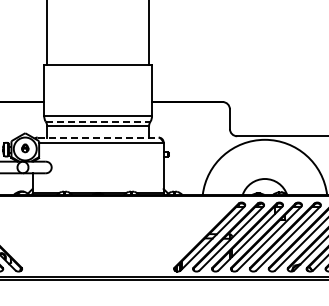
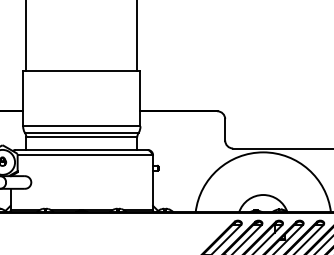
line: (98, 121) -> (82, 132), dashed -> solid
line: (98, 137) -> (82, 149), dashed -> solid

